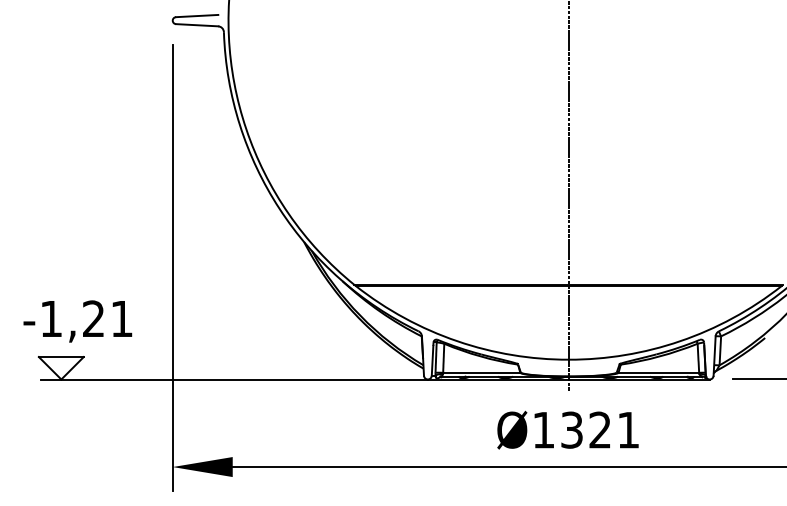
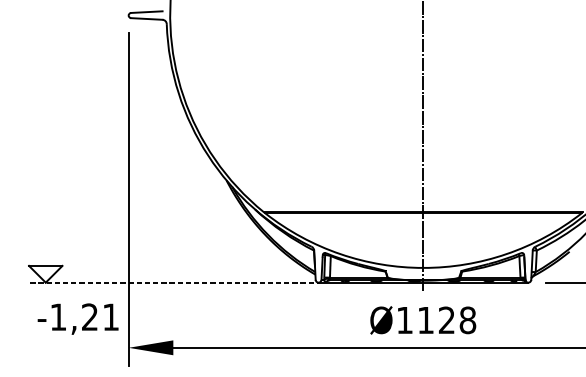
text: (77, 321) -> (77, 319), moved
line: (234, 379) -> (174, 282), solid -> dashed
text: (600, 429) -> (447, 319), Ø1321 -> Ø1128

